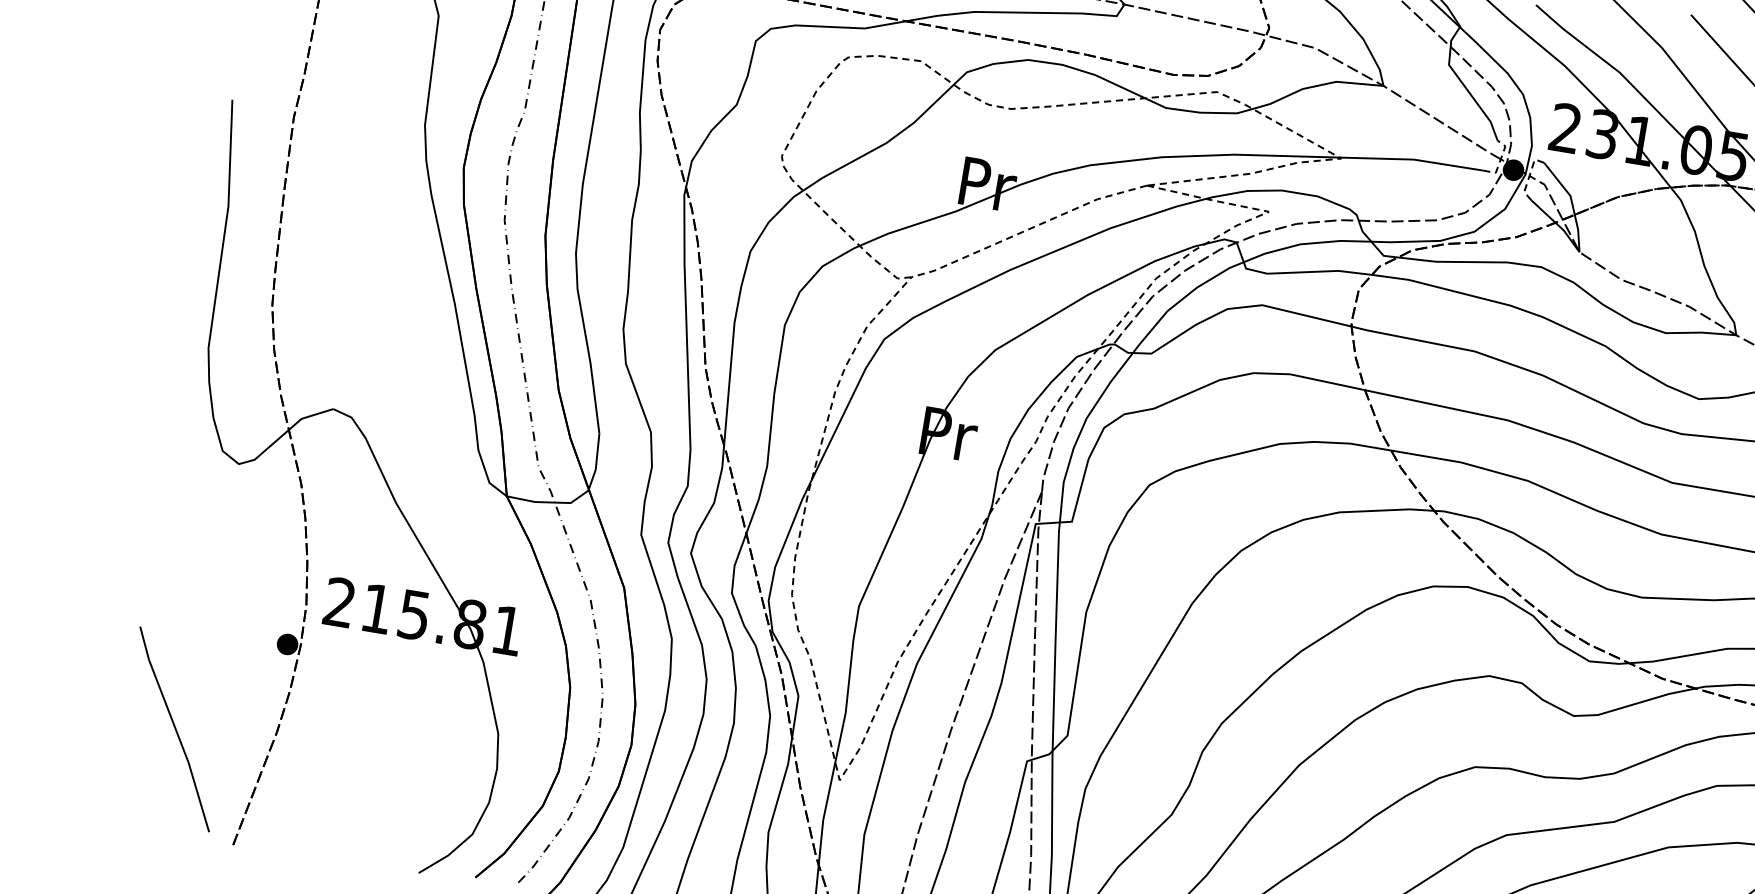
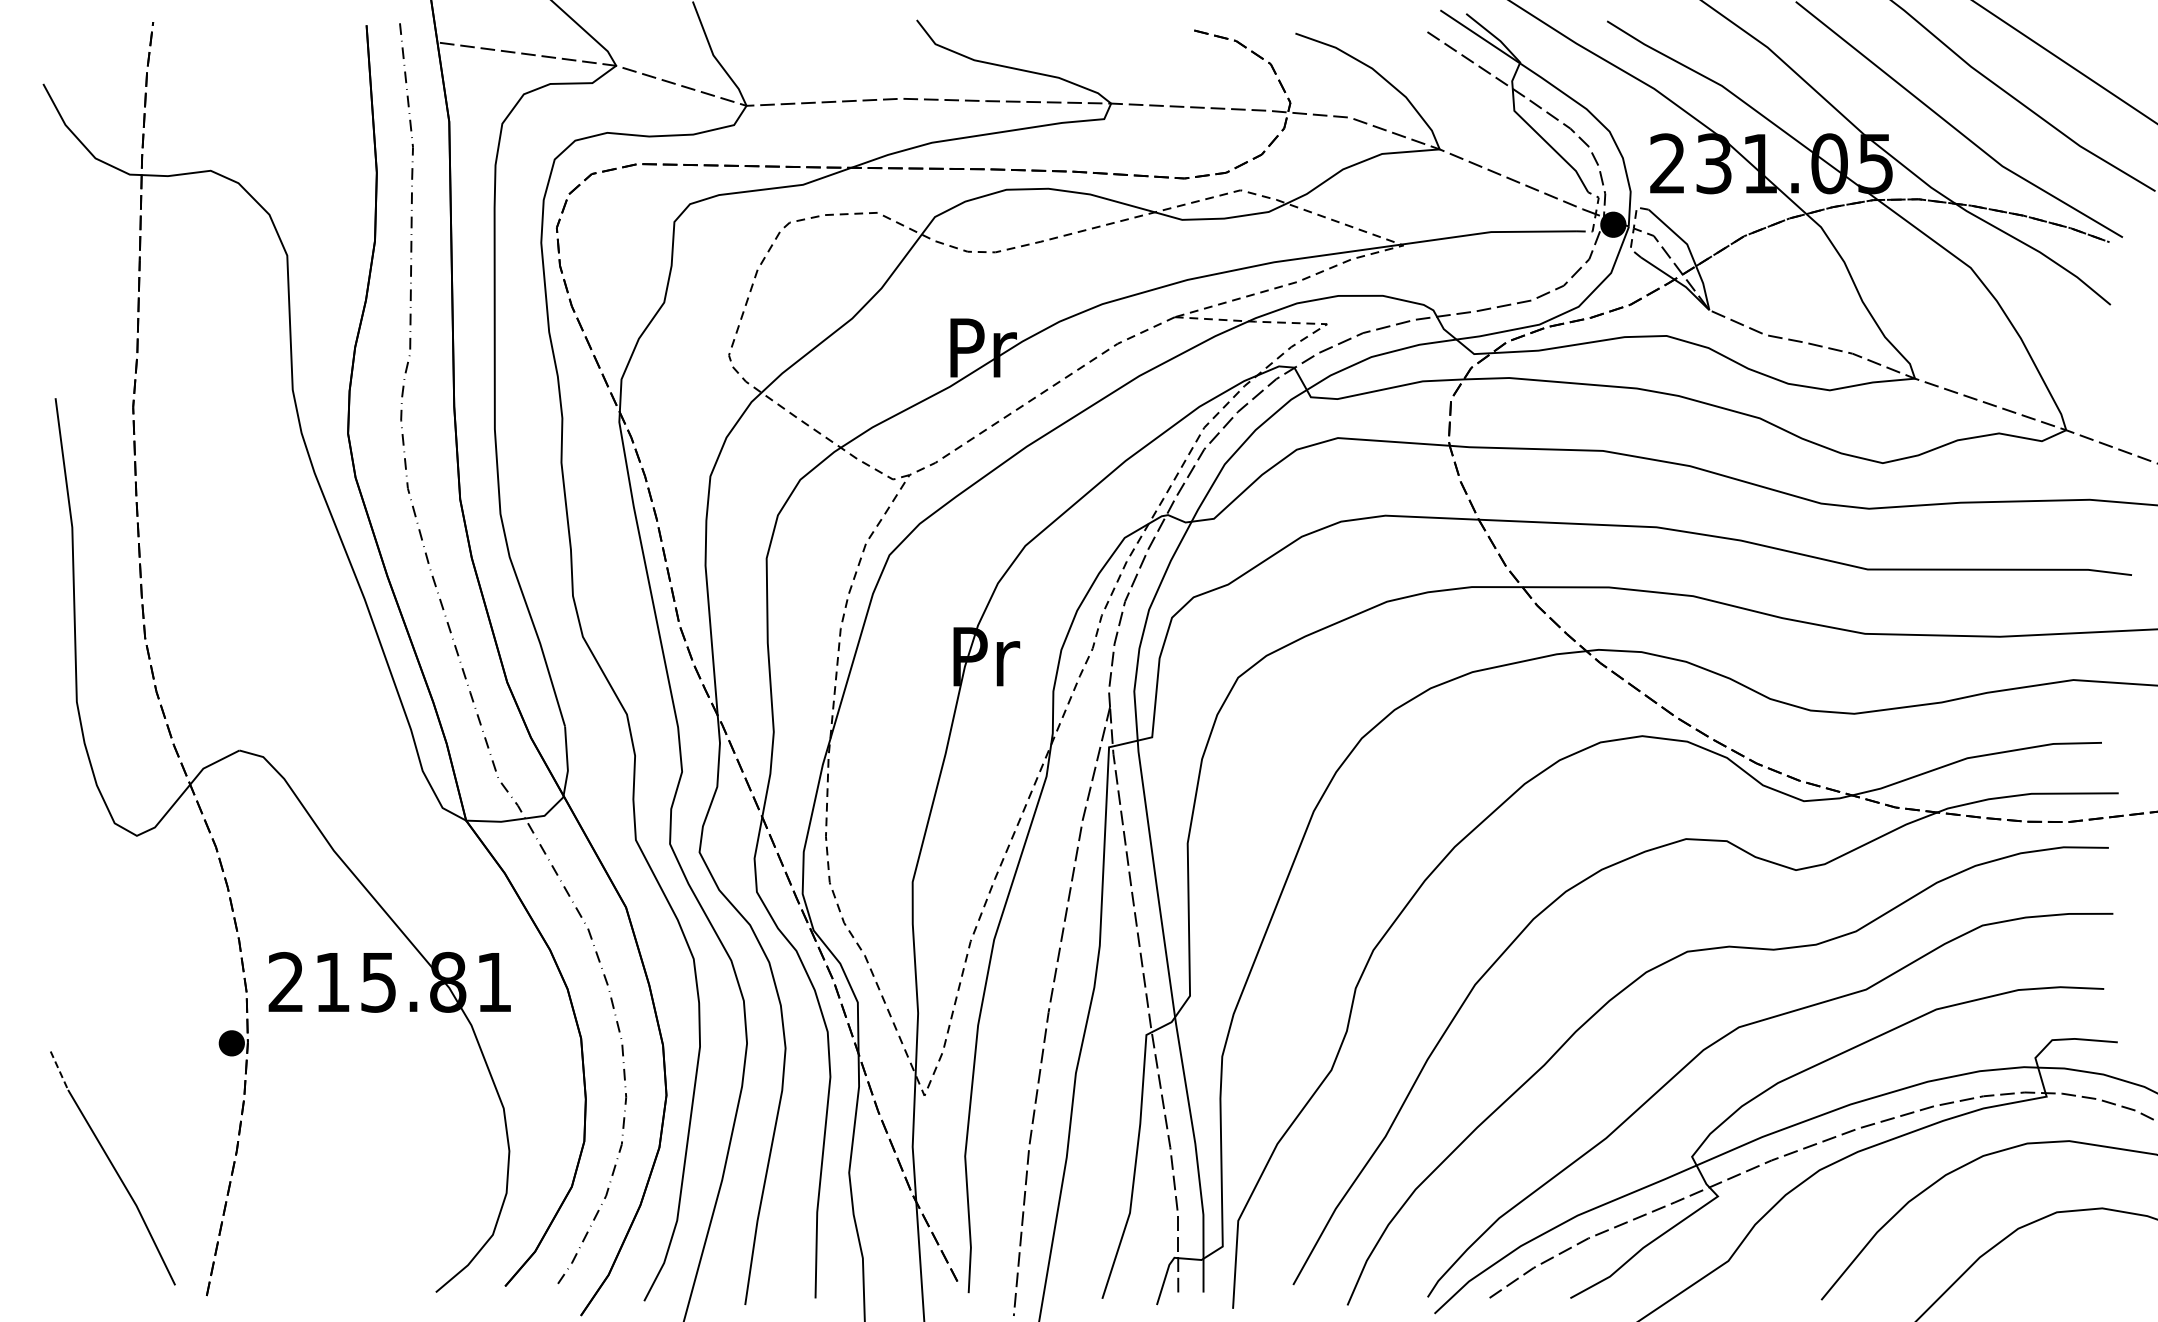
line: (144, 643) -> (59, 1071), solid -> dashed

